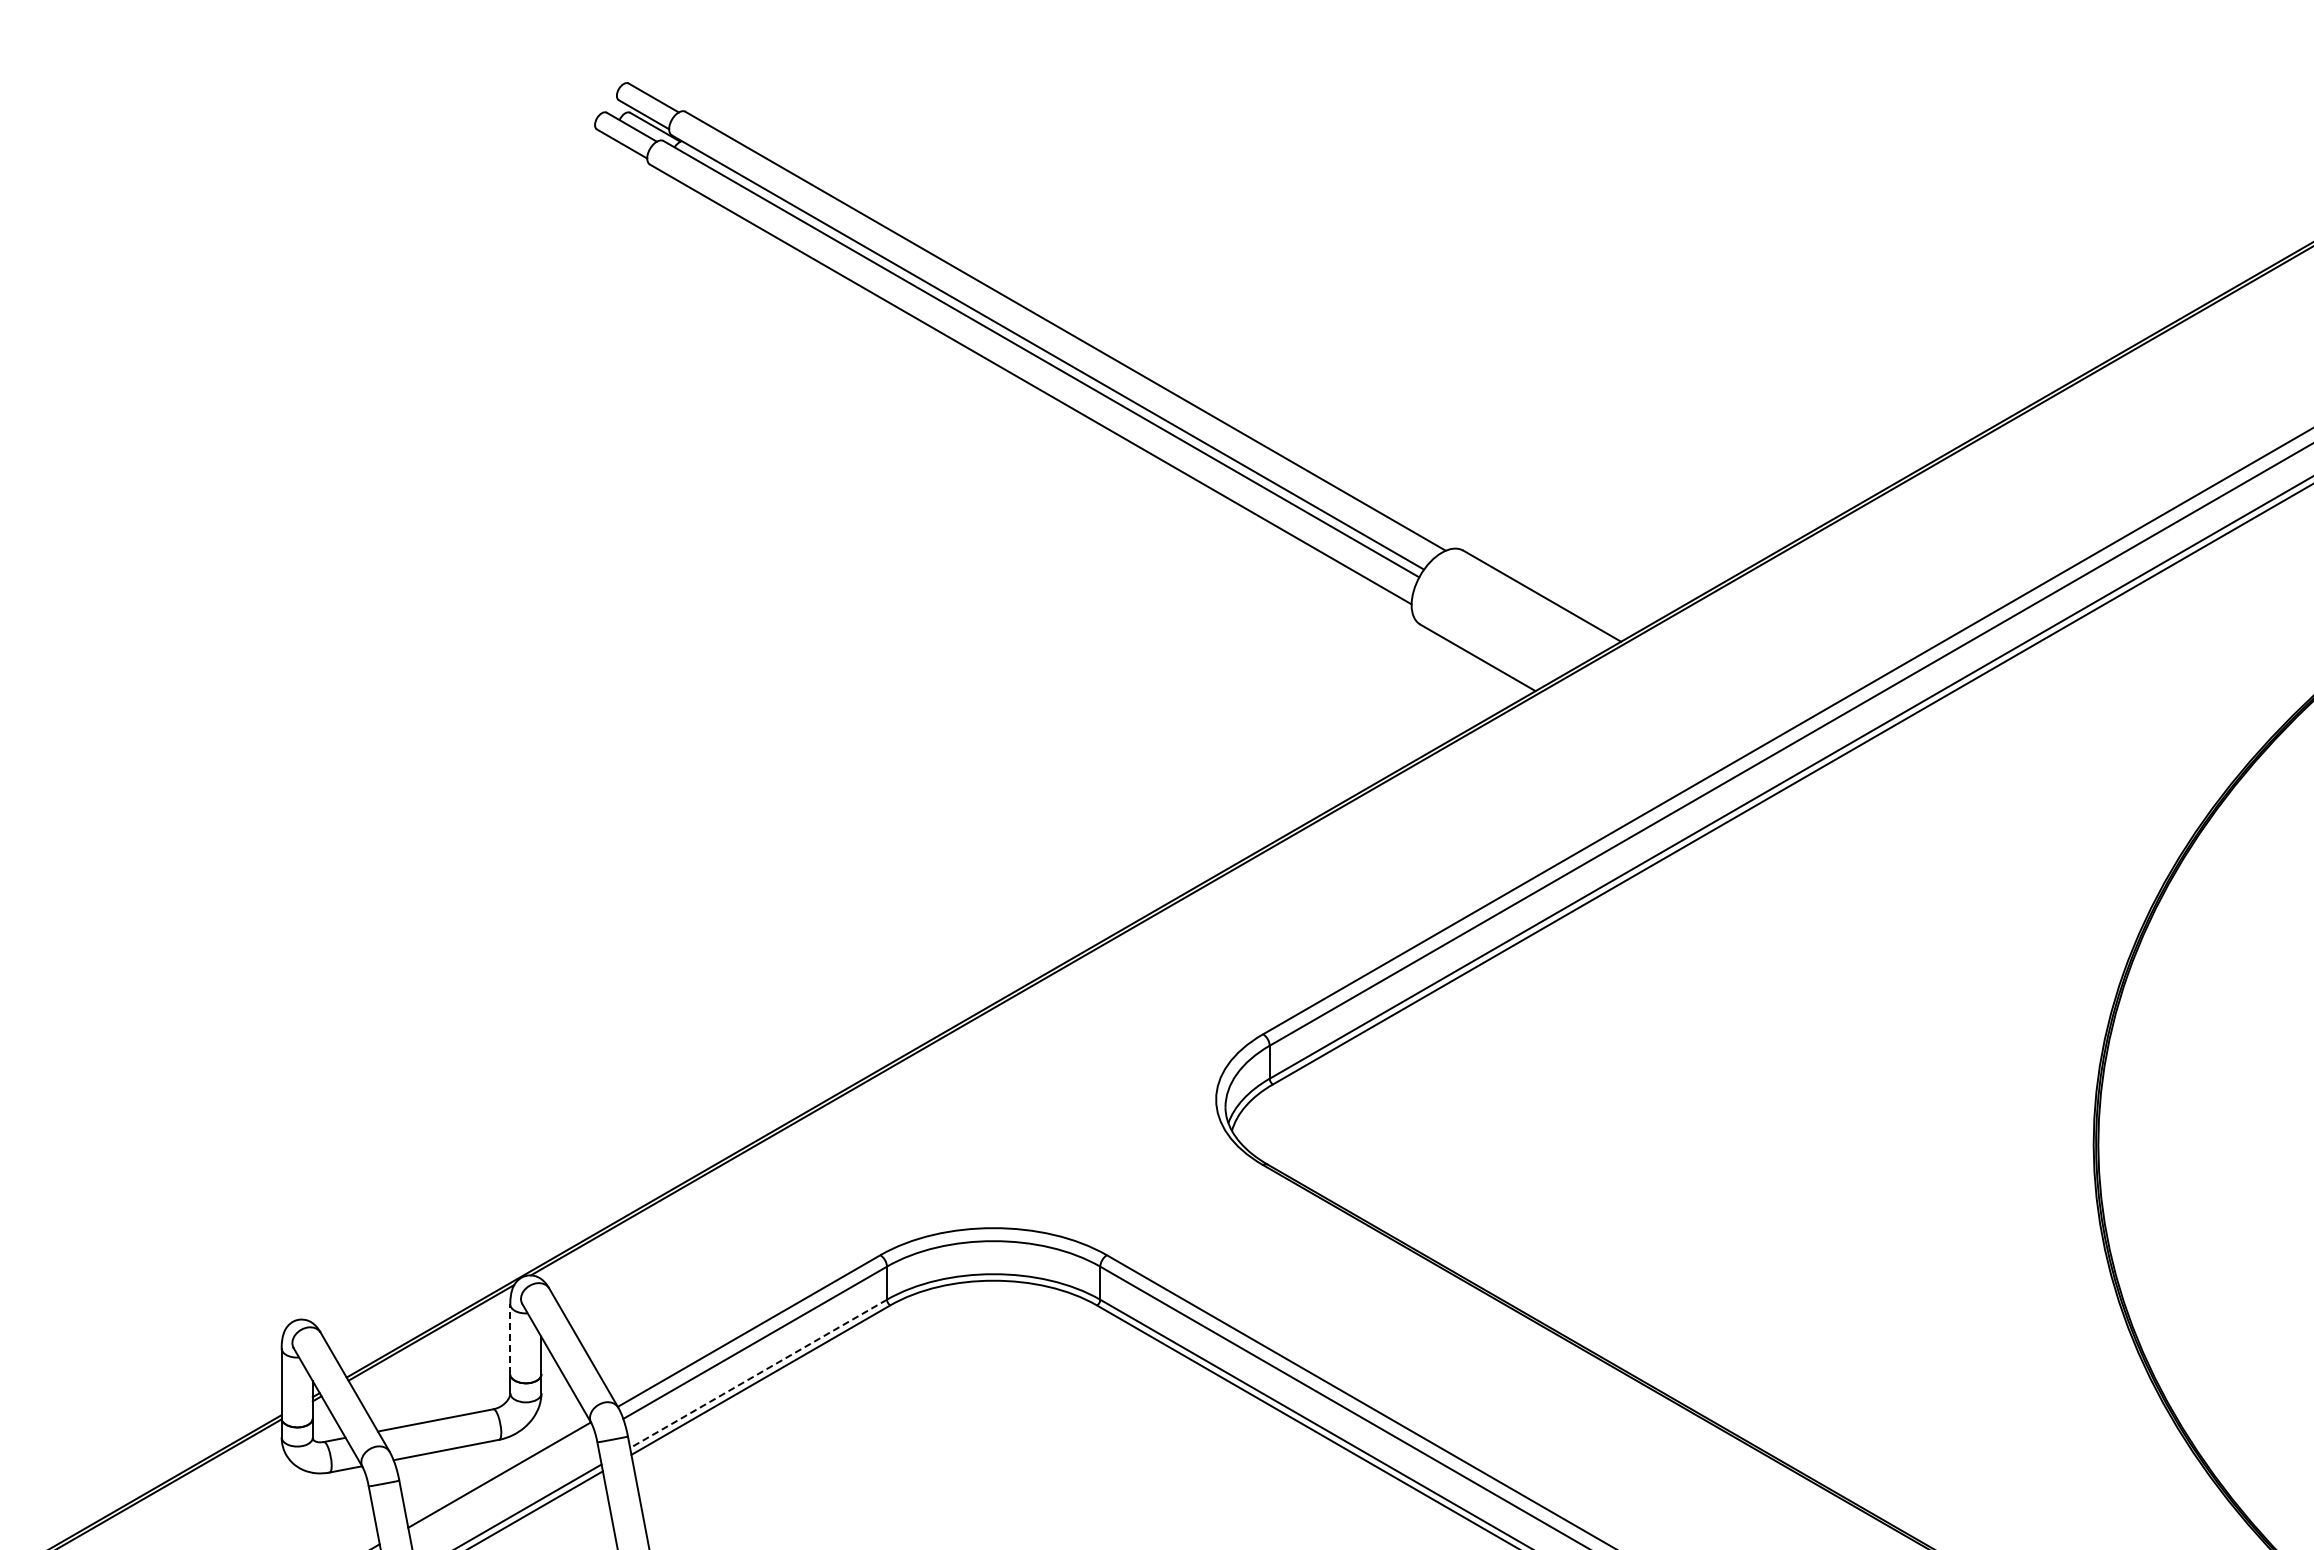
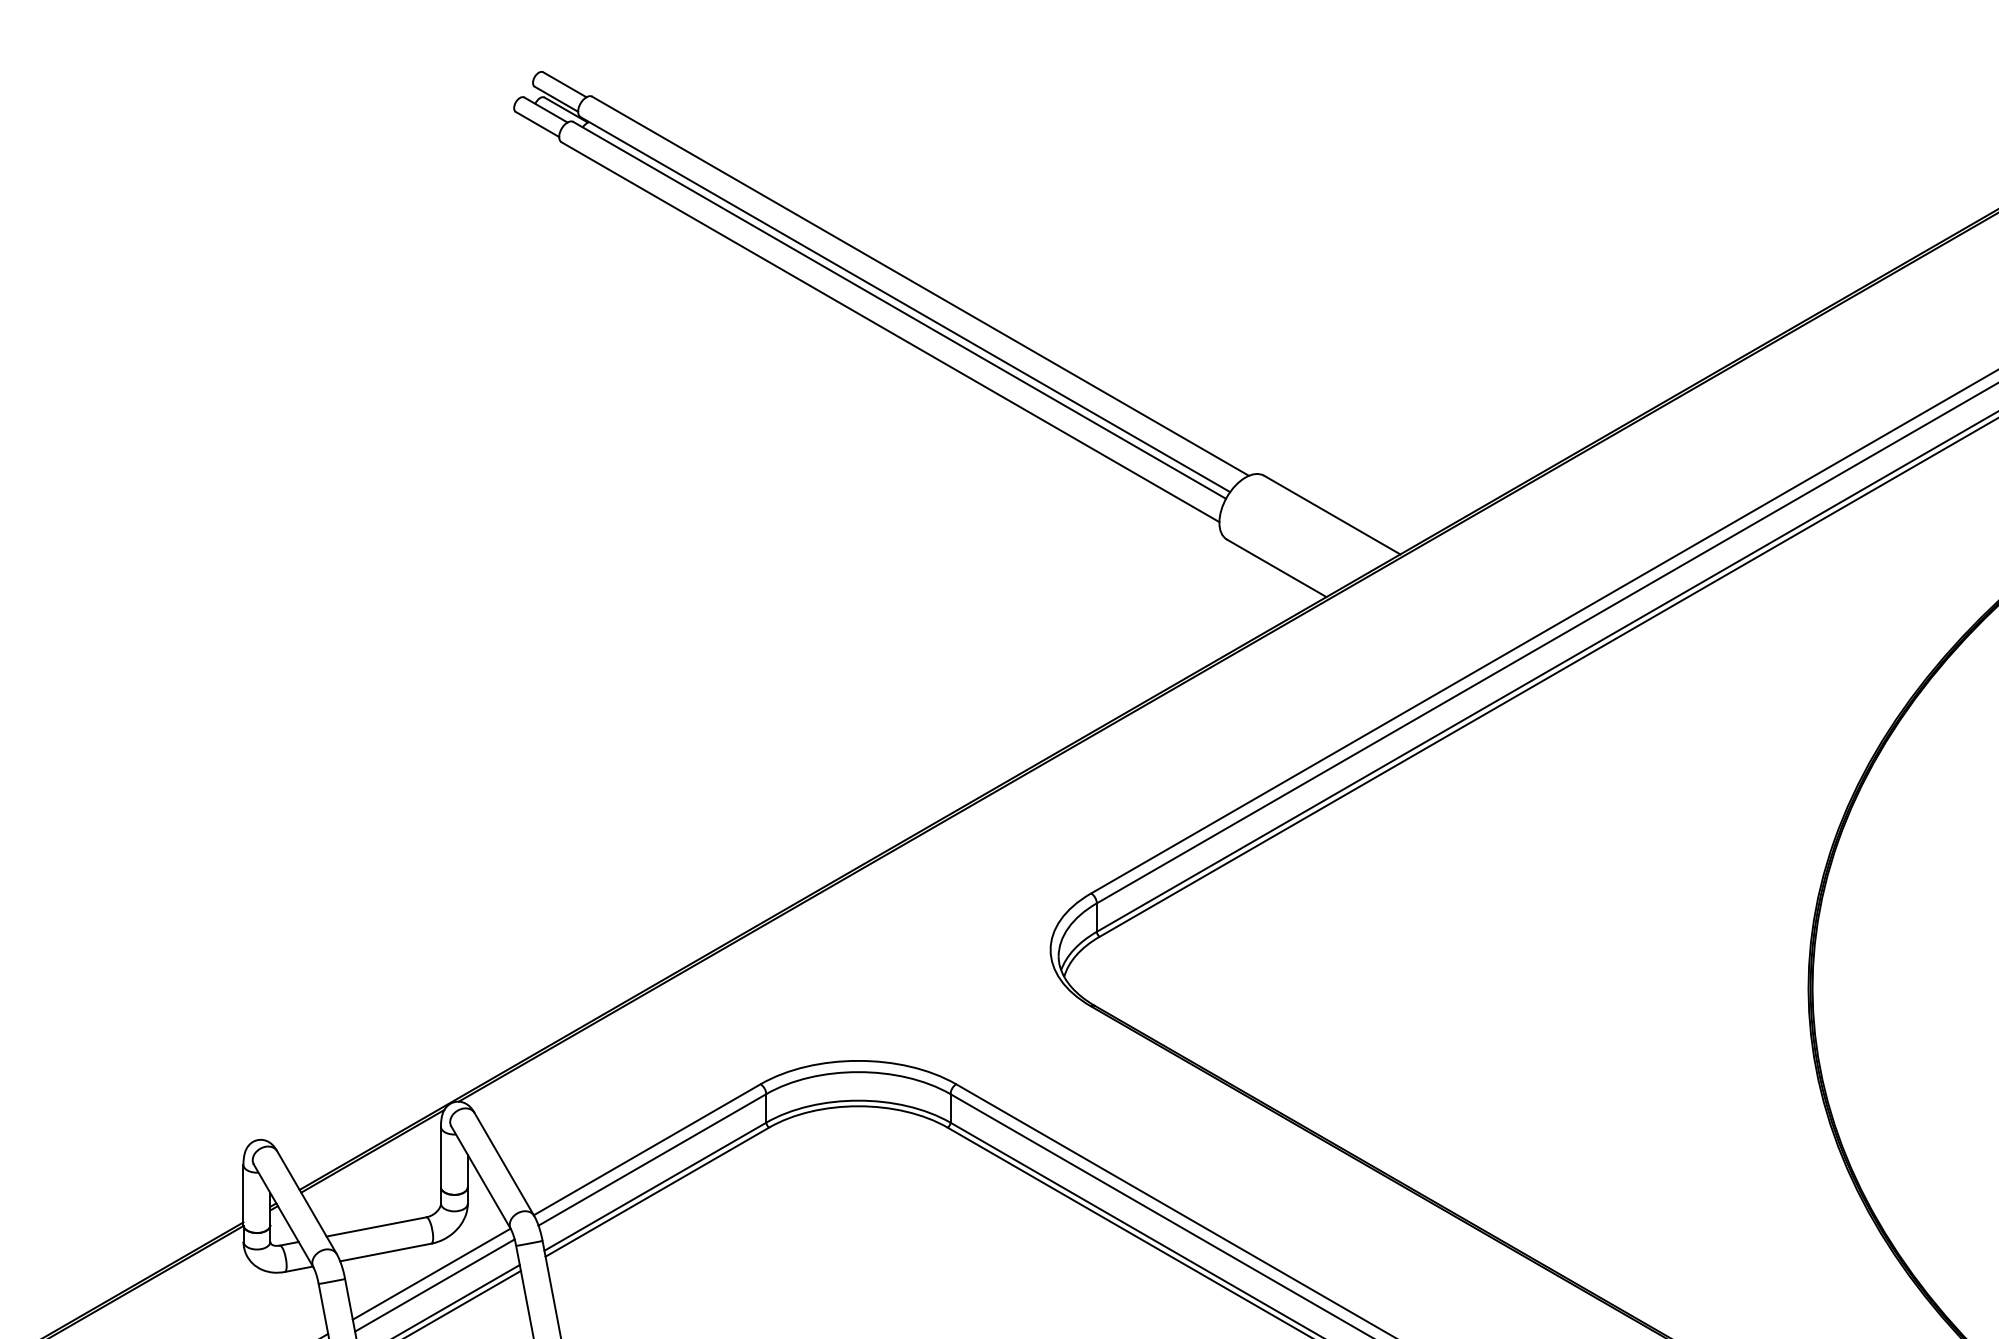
line: (510, 1339) -> (441, 1157), dashed -> solid
line: (758, 1374) -> (655, 1187), dashed -> solid
line: (502, 1487) -> (434, 1284), added

